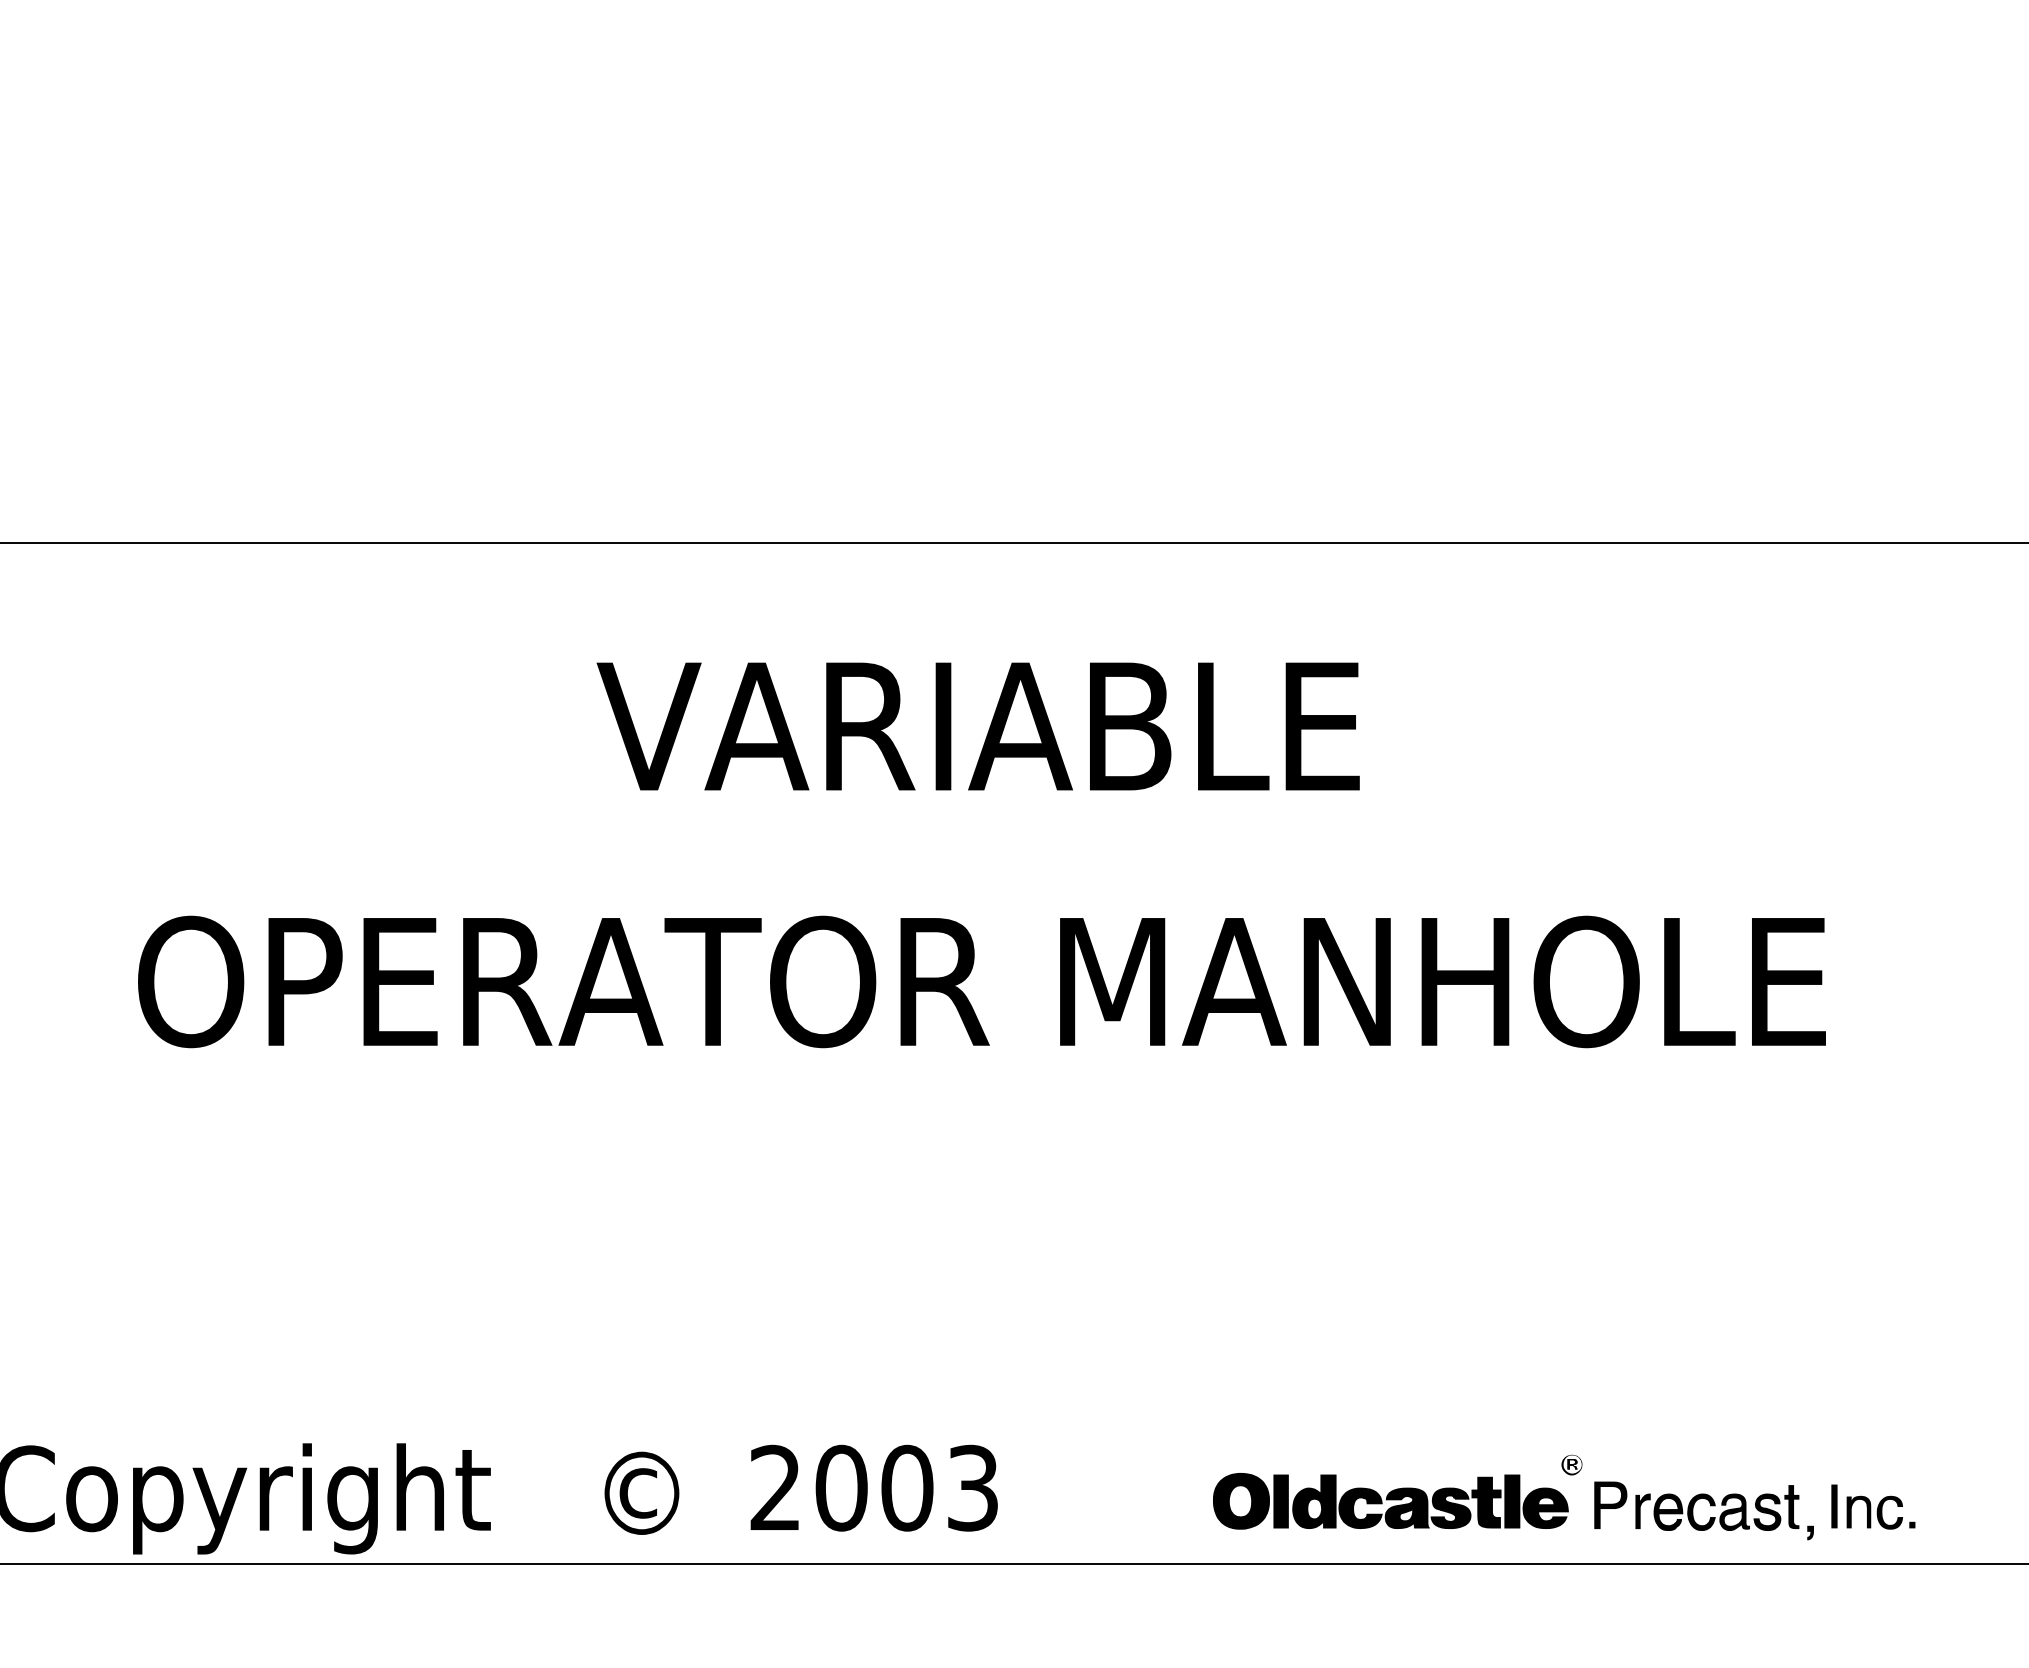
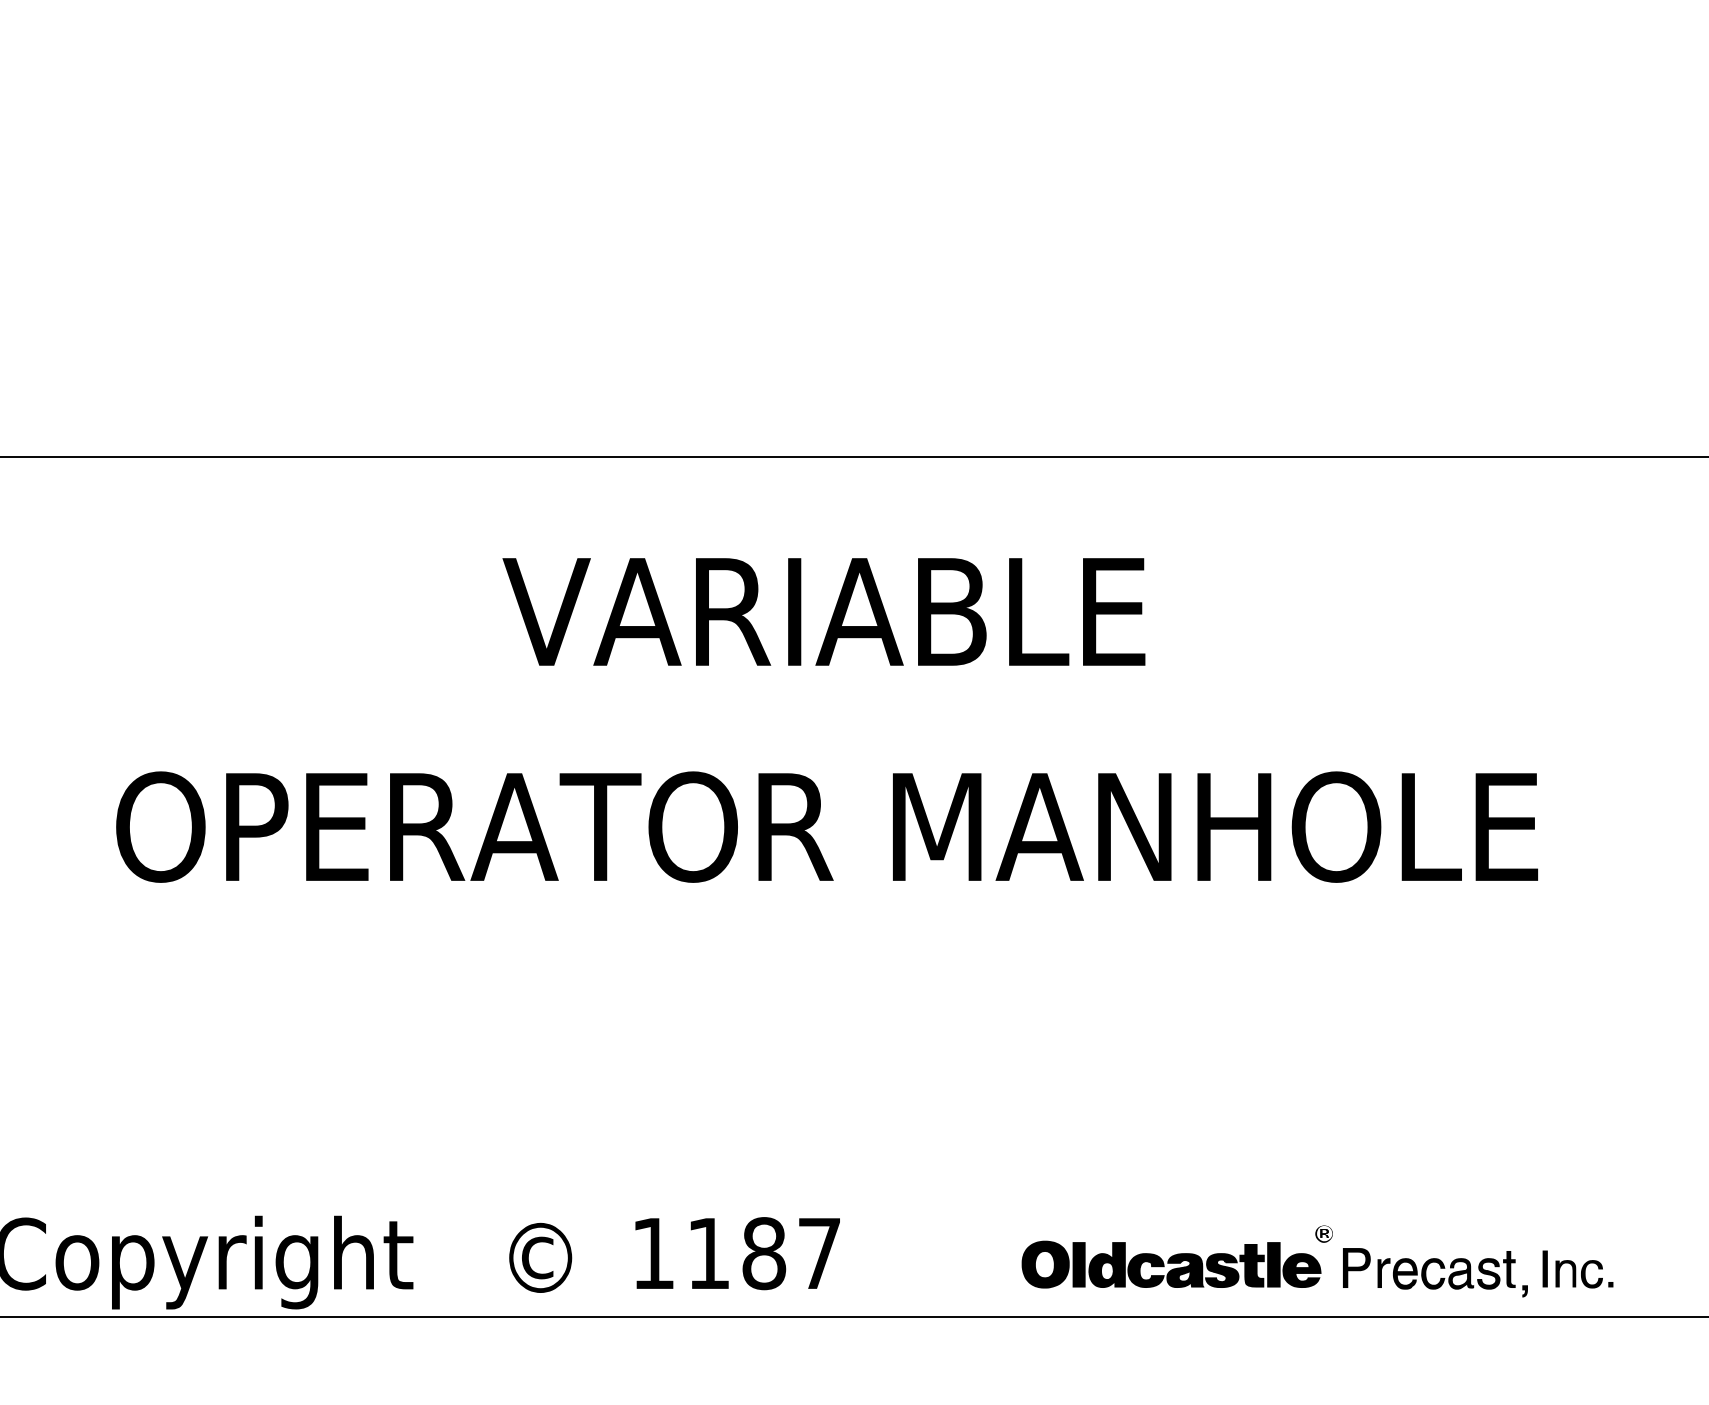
text: (873, 1487) -> (735, 1253), 2003 -> 1187

